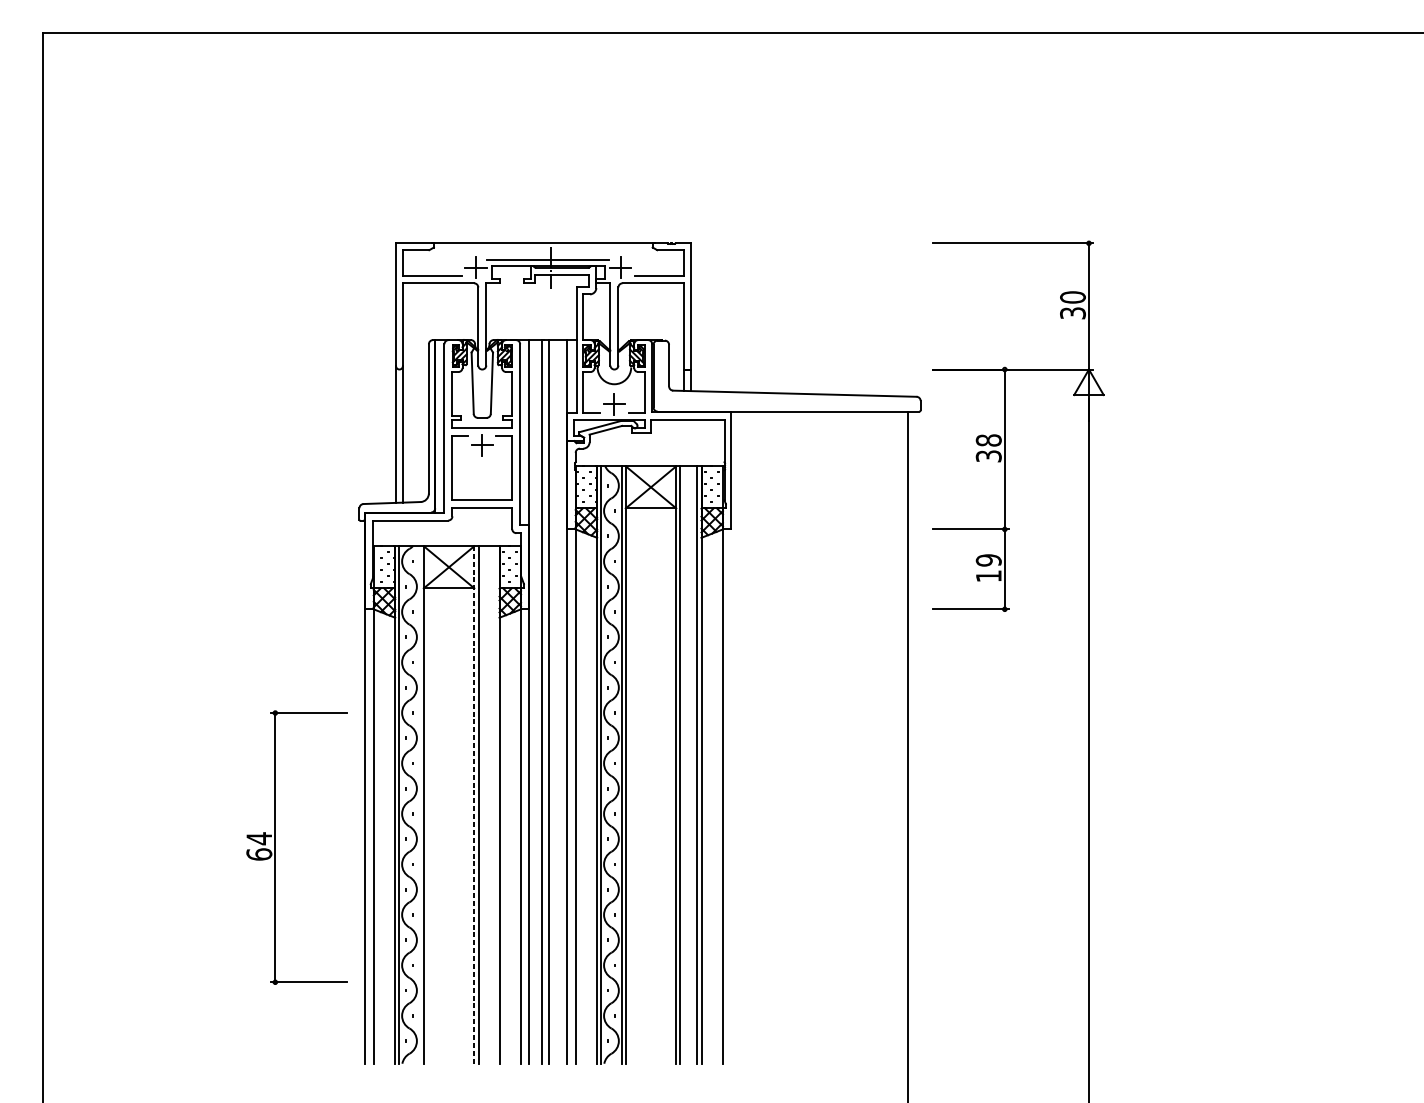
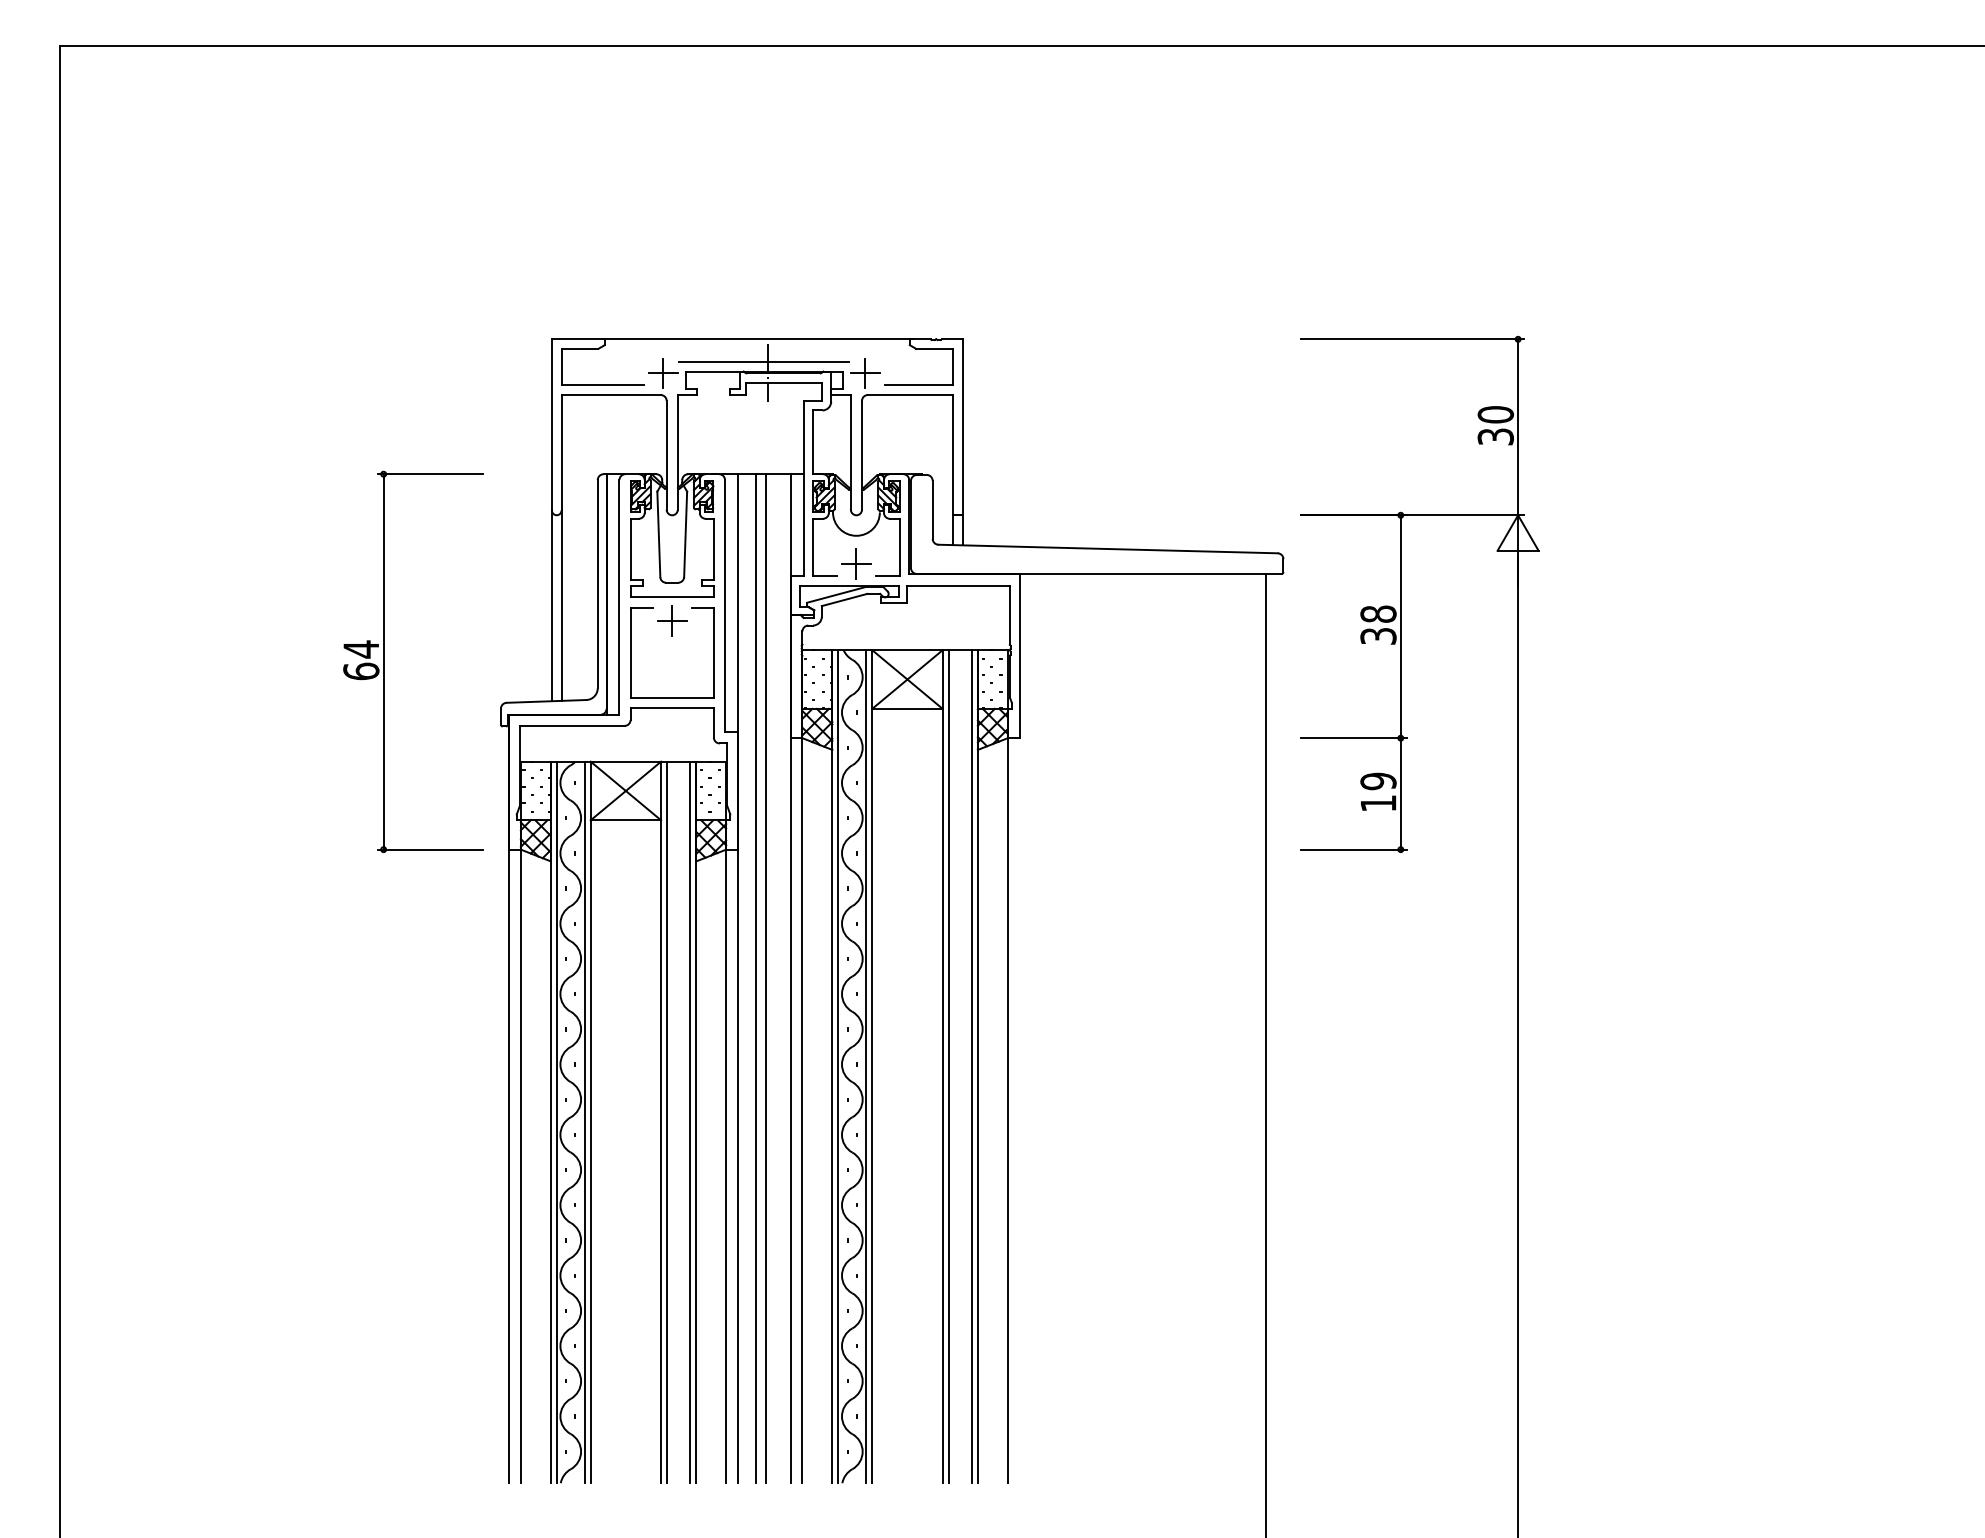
line: (419, 805) -> (584, 1122), added
line: (474, 805) -> (661, 1122), dashed -> solid
line: (495, 805) -> (690, 1122), added
part: (275, 847) -> (384, 661), moved

